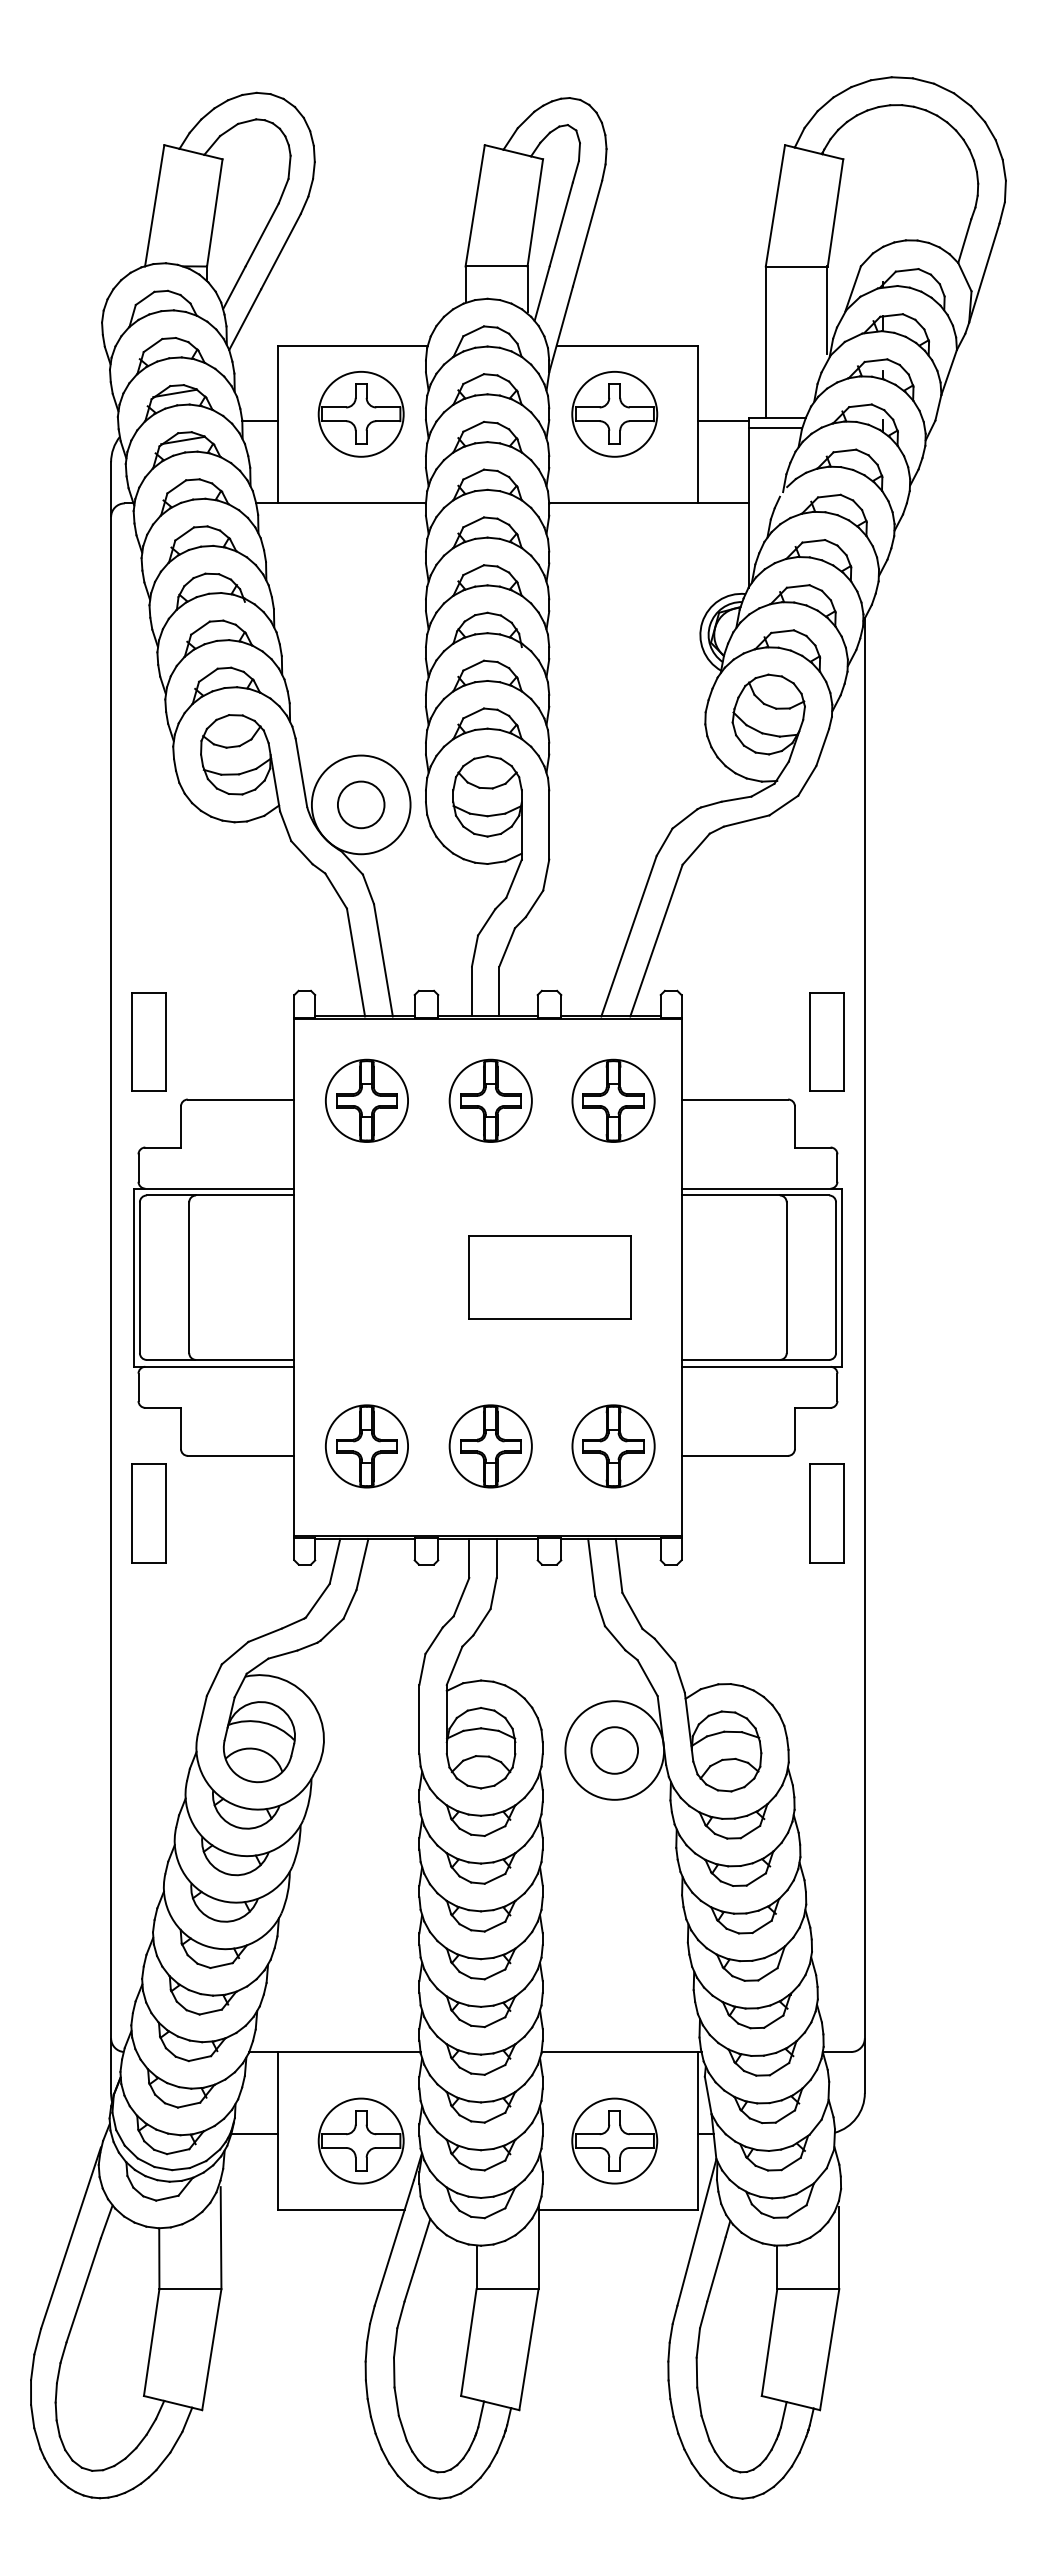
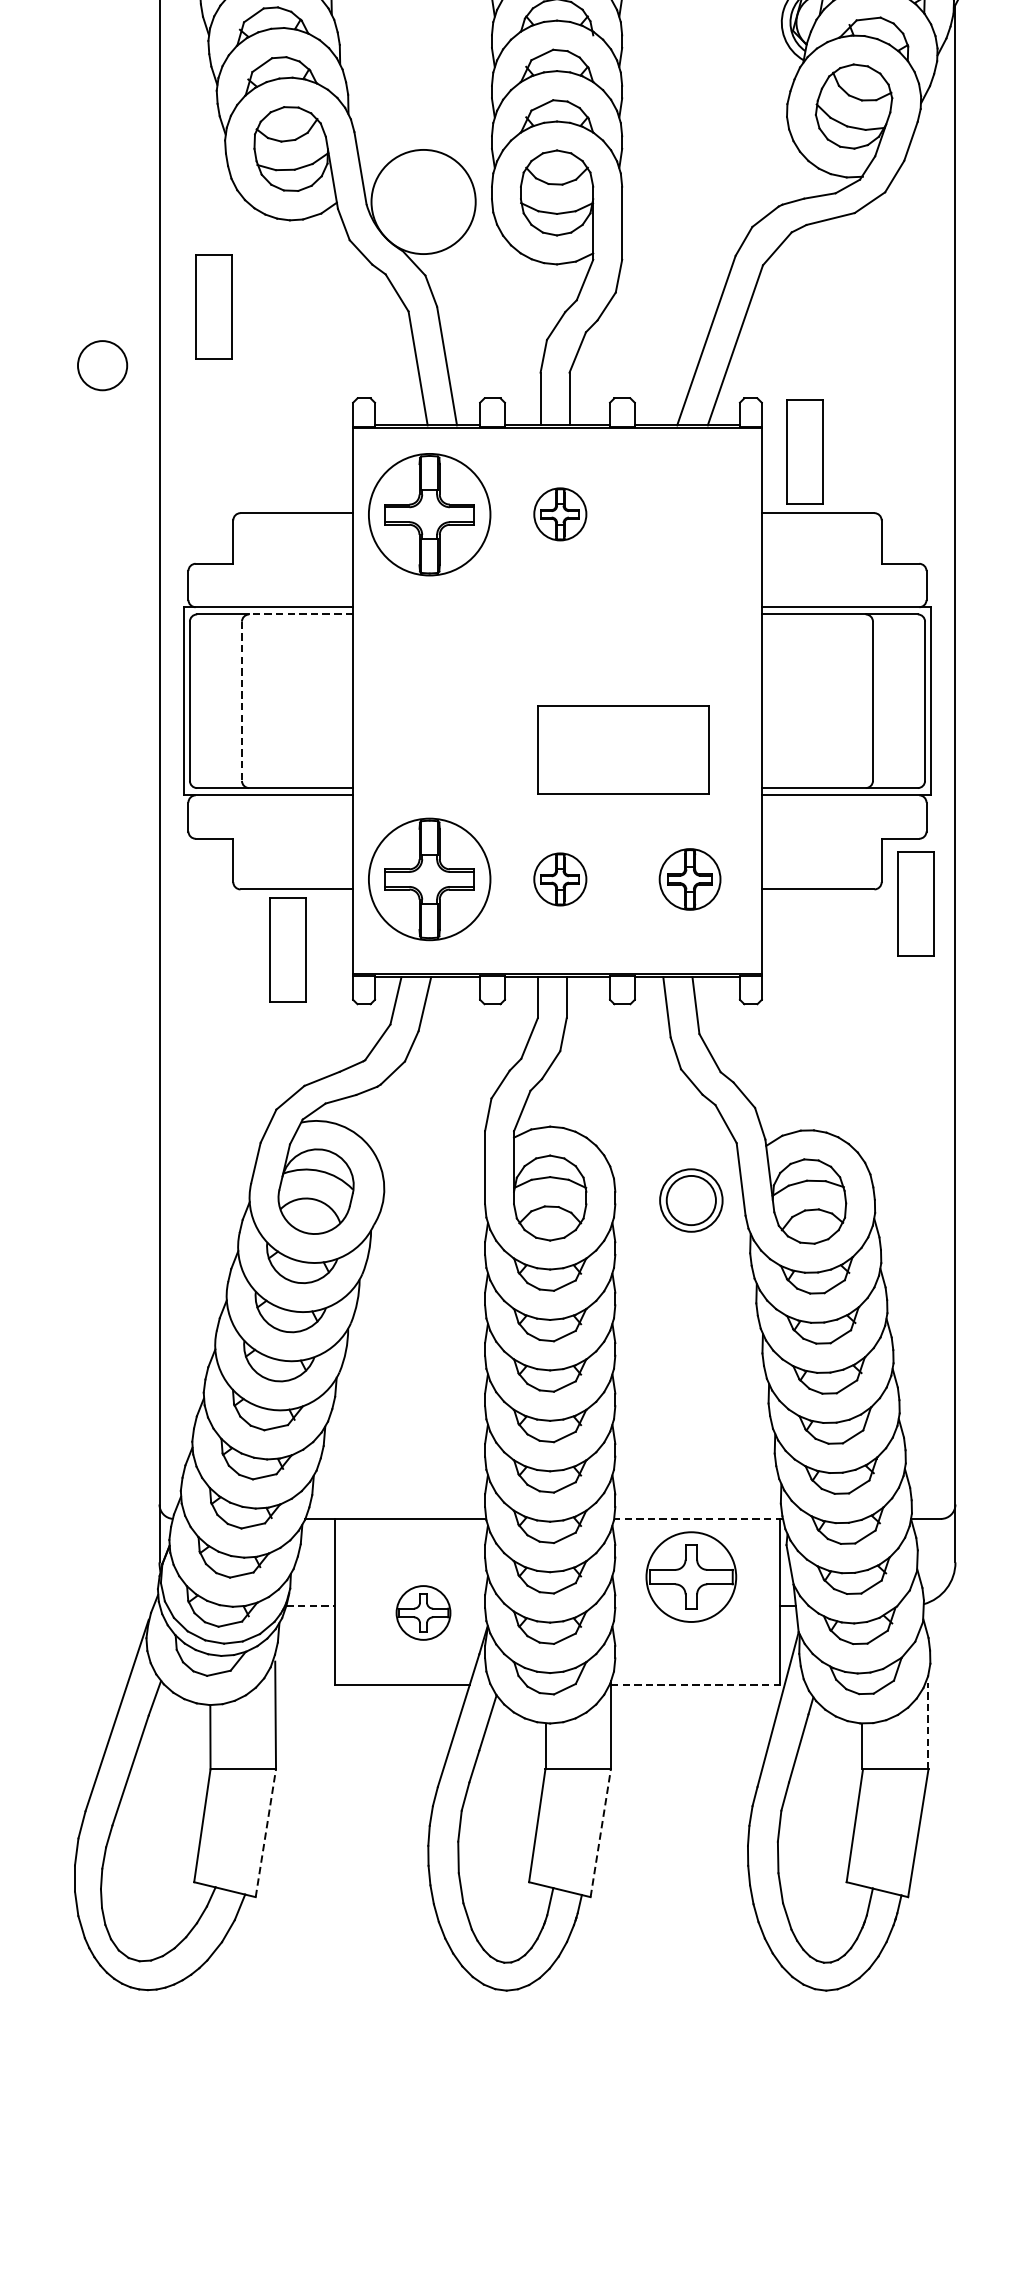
circle: (361, 804) -> (102, 365), moved
part: (148, 1041) -> (213, 306), moved
part: (826, 1041) -> (804, 451), moved
part: (366, 1100) -> (429, 514), size x1.4
part: (490, 1100) -> (560, 514), size x0.6
part: (613, 1100) -> (690, 514), removed
line: (244, 1195) -> (300, 614), solid -> dashed
part: (549, 1277) -> (622, 749), moved
line: (189, 1278) -> (242, 702), solid -> dashed
part: (366, 1446) -> (429, 879), size x1.4
part: (490, 1446) -> (560, 879), size x0.6
part: (613, 1446) -> (690, 879), size x0.7
part: (148, 1513) -> (287, 950), moved
part: (826, 1513) -> (914, 903), moved
circle: (614, 1750) -> (691, 1200), size x0.6
line: (621, 2052) -> (698, 1519), solid -> dashed
line: (254, 2134) -> (310, 1606), solid -> dashed
part: (360, 2140) -> (422, 1612), size x0.6
part: (614, 2140) -> (691, 1576), moved
line: (618, 2209) -> (695, 1685), solid -> dashed
line: (838, 2248) -> (927, 1726), solid -> dashed
line: (211, 2349) -> (265, 1833), solid -> dashed
line: (529, 2349) -> (601, 1833), solid -> dashed

